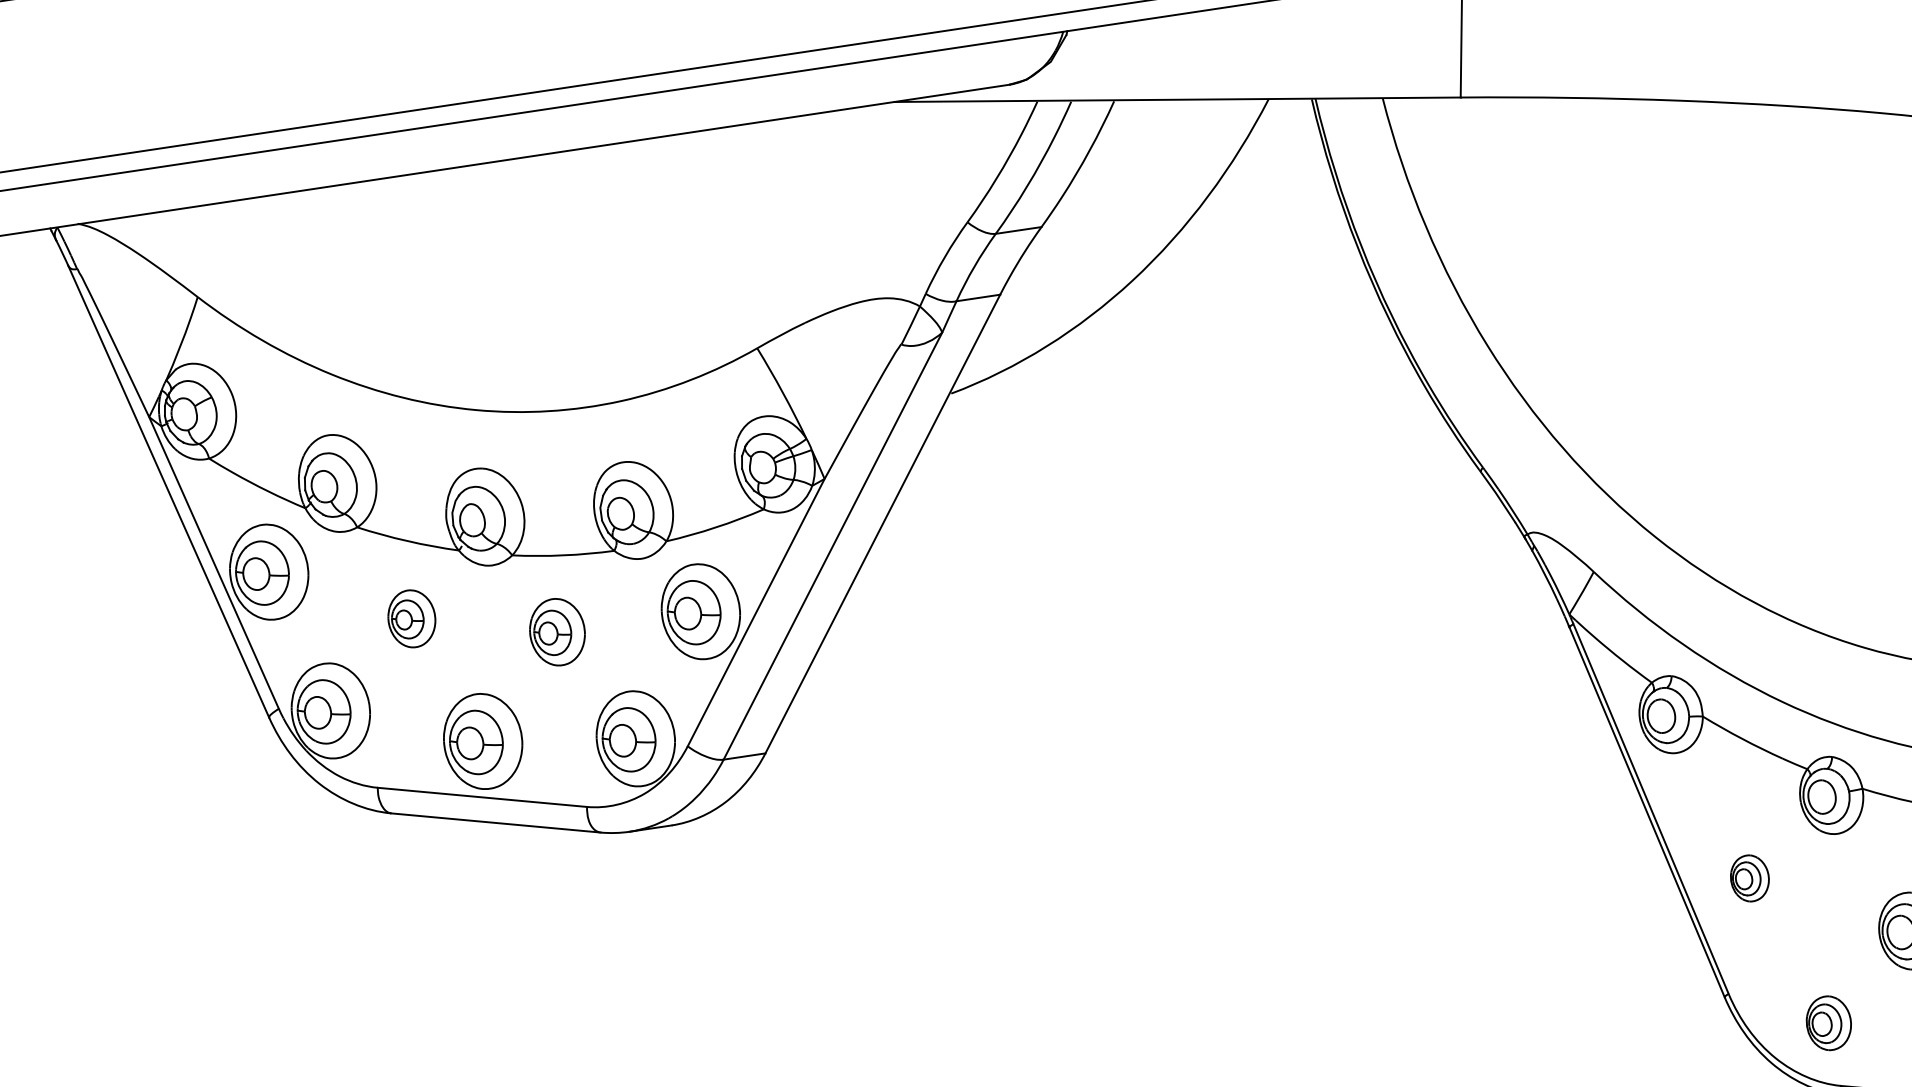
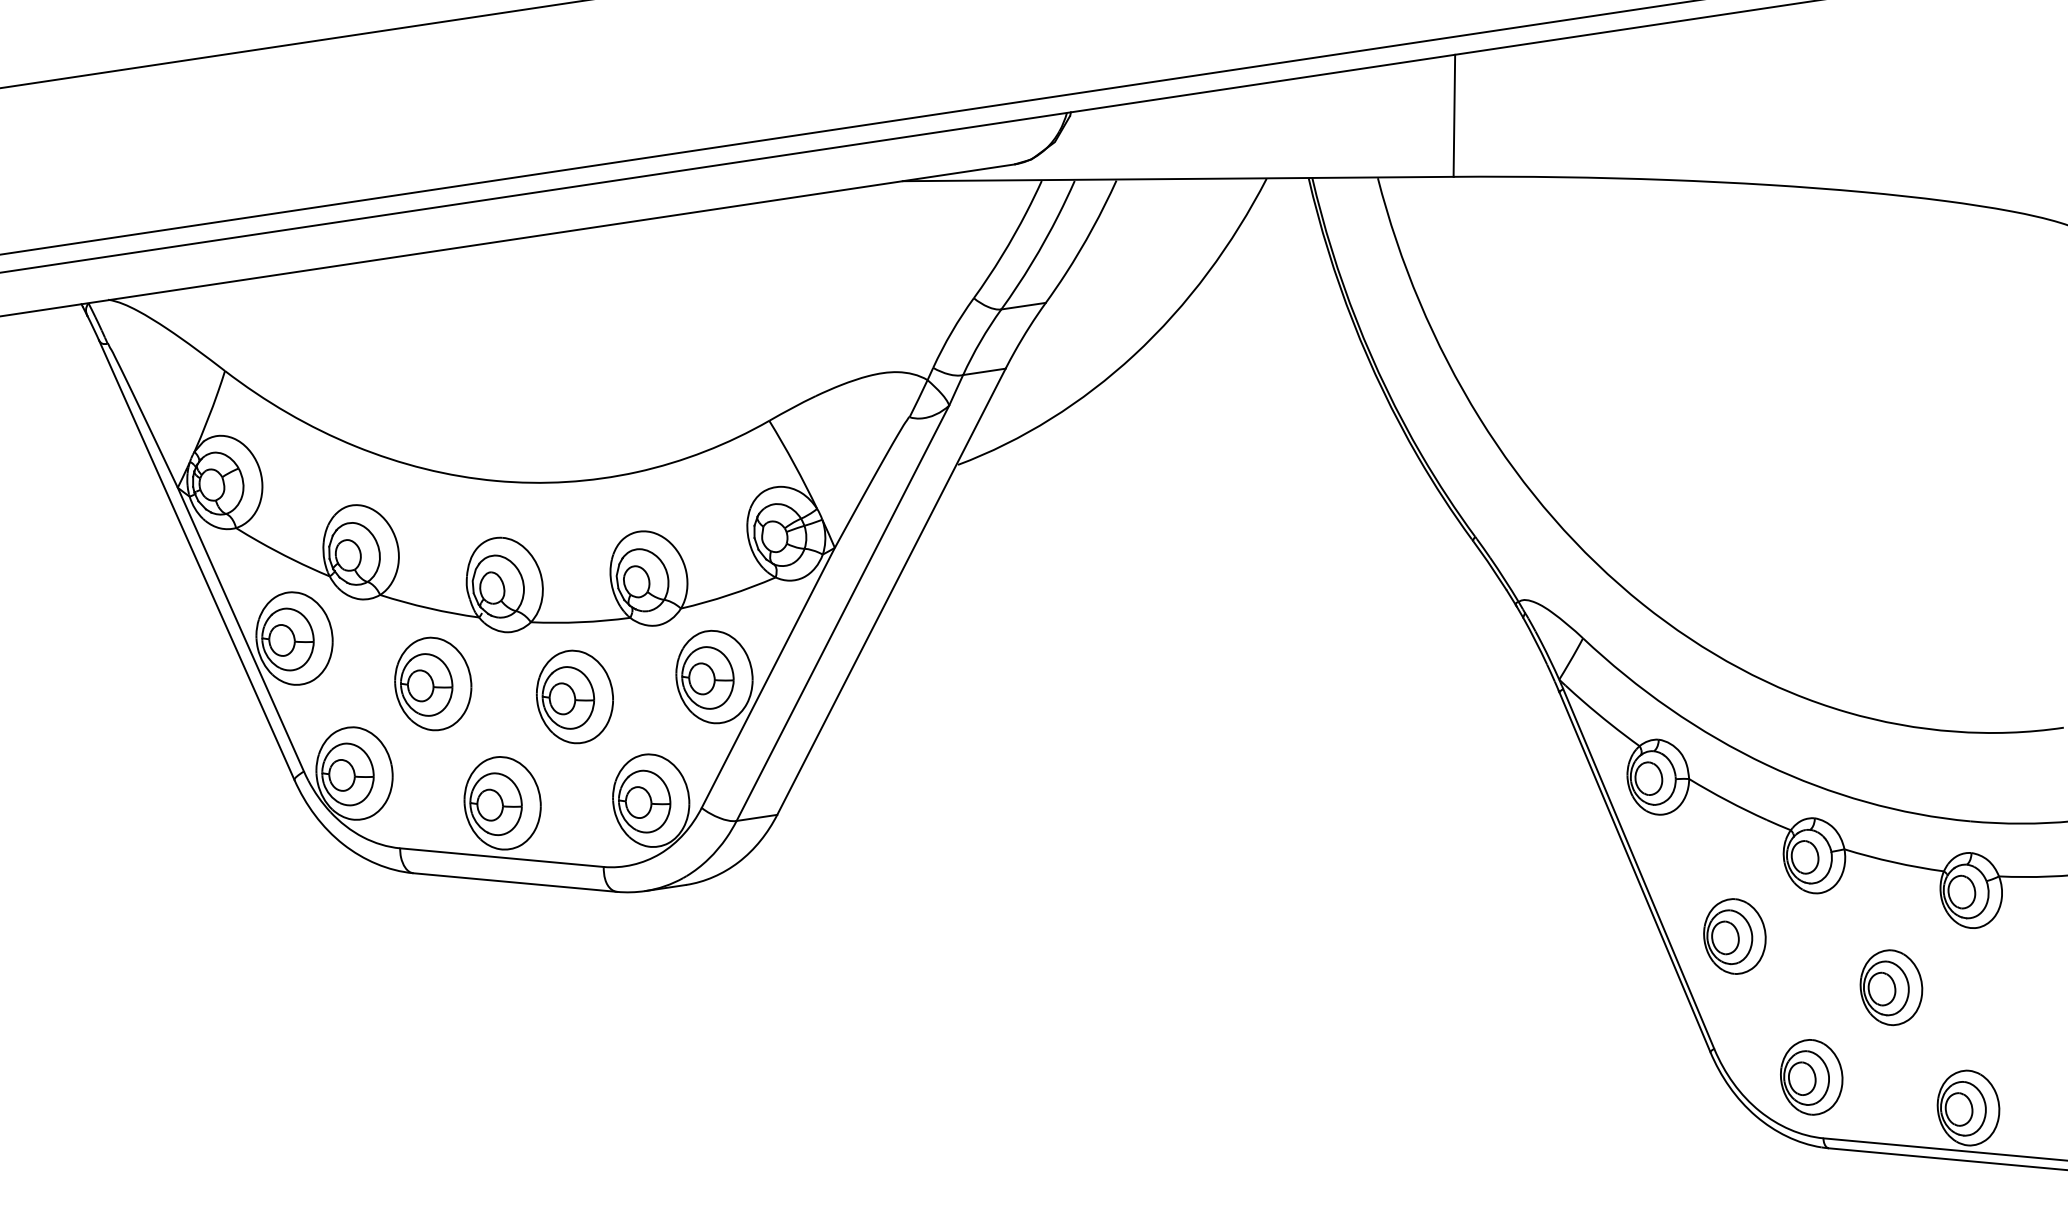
part: (412, 618) -> (433, 683), size x1.67
part: (556, 631) -> (574, 696), size x1.43
part: (1749, 878) -> (1734, 936), size x1.67
part: (1828, 1023) -> (1811, 1077), size x1.43

